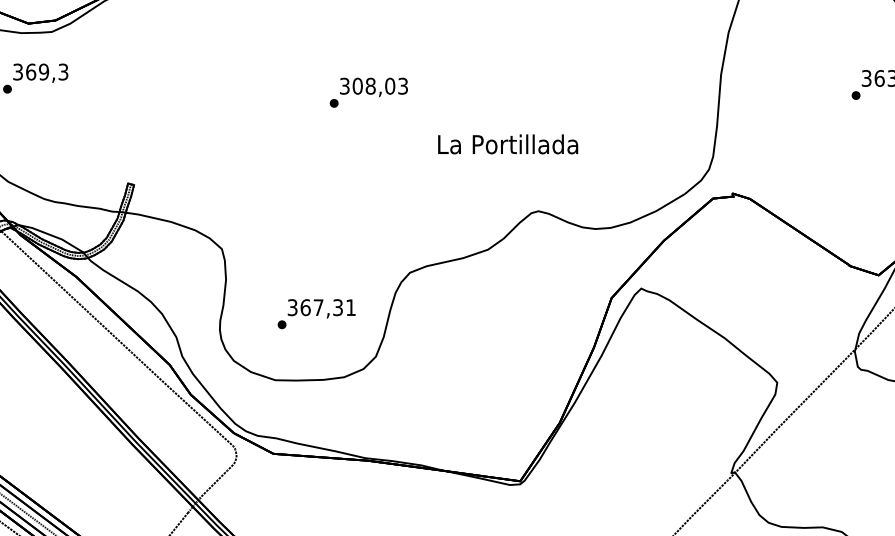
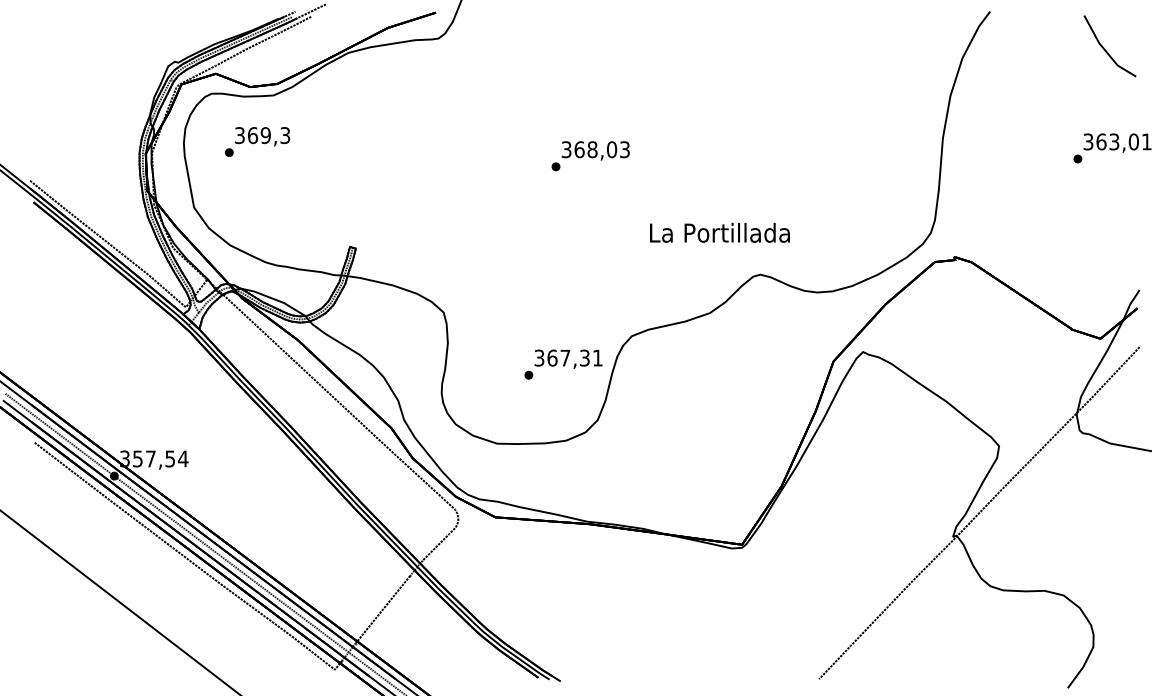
text: (357, 86) -> (579, 149), 308,03 -> 368,03
text: (507, 144) -> (719, 232), moved
text: (316, 314) -> (563, 364), moved

